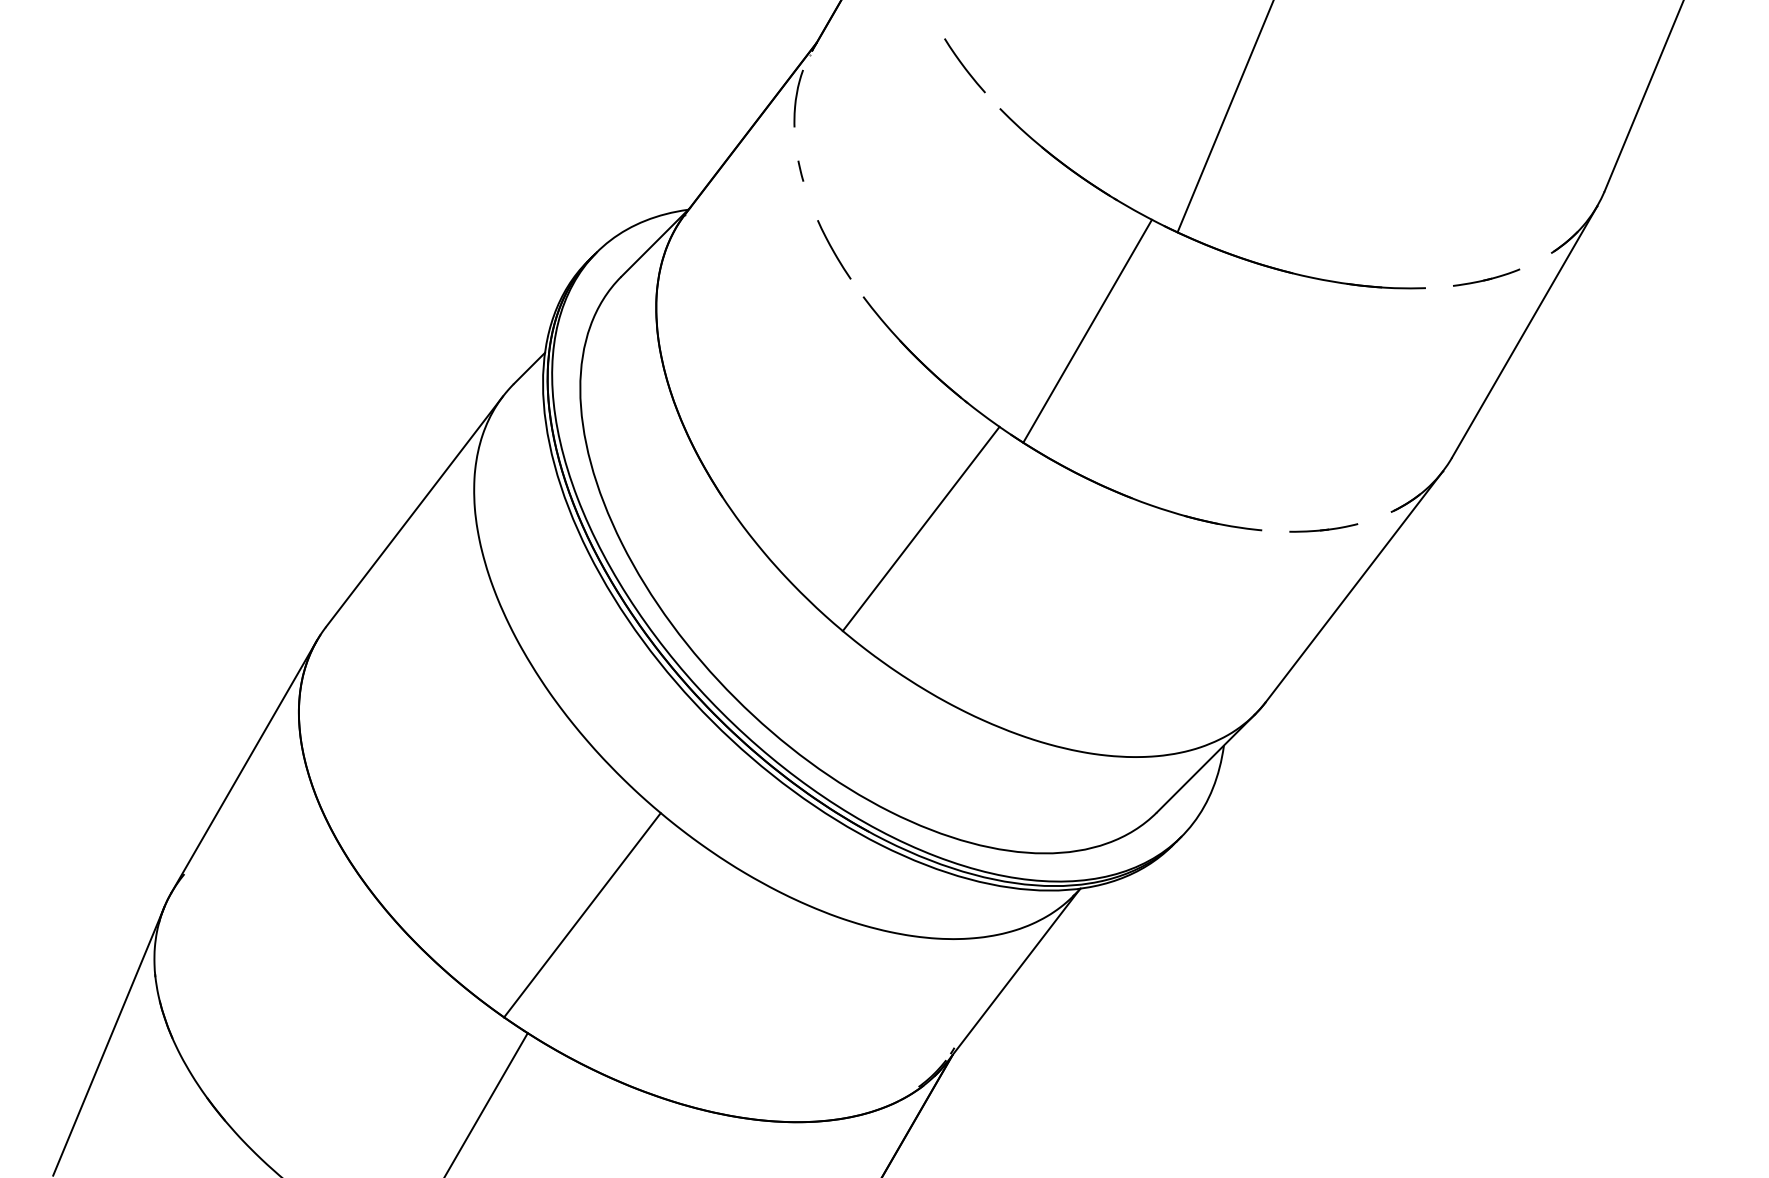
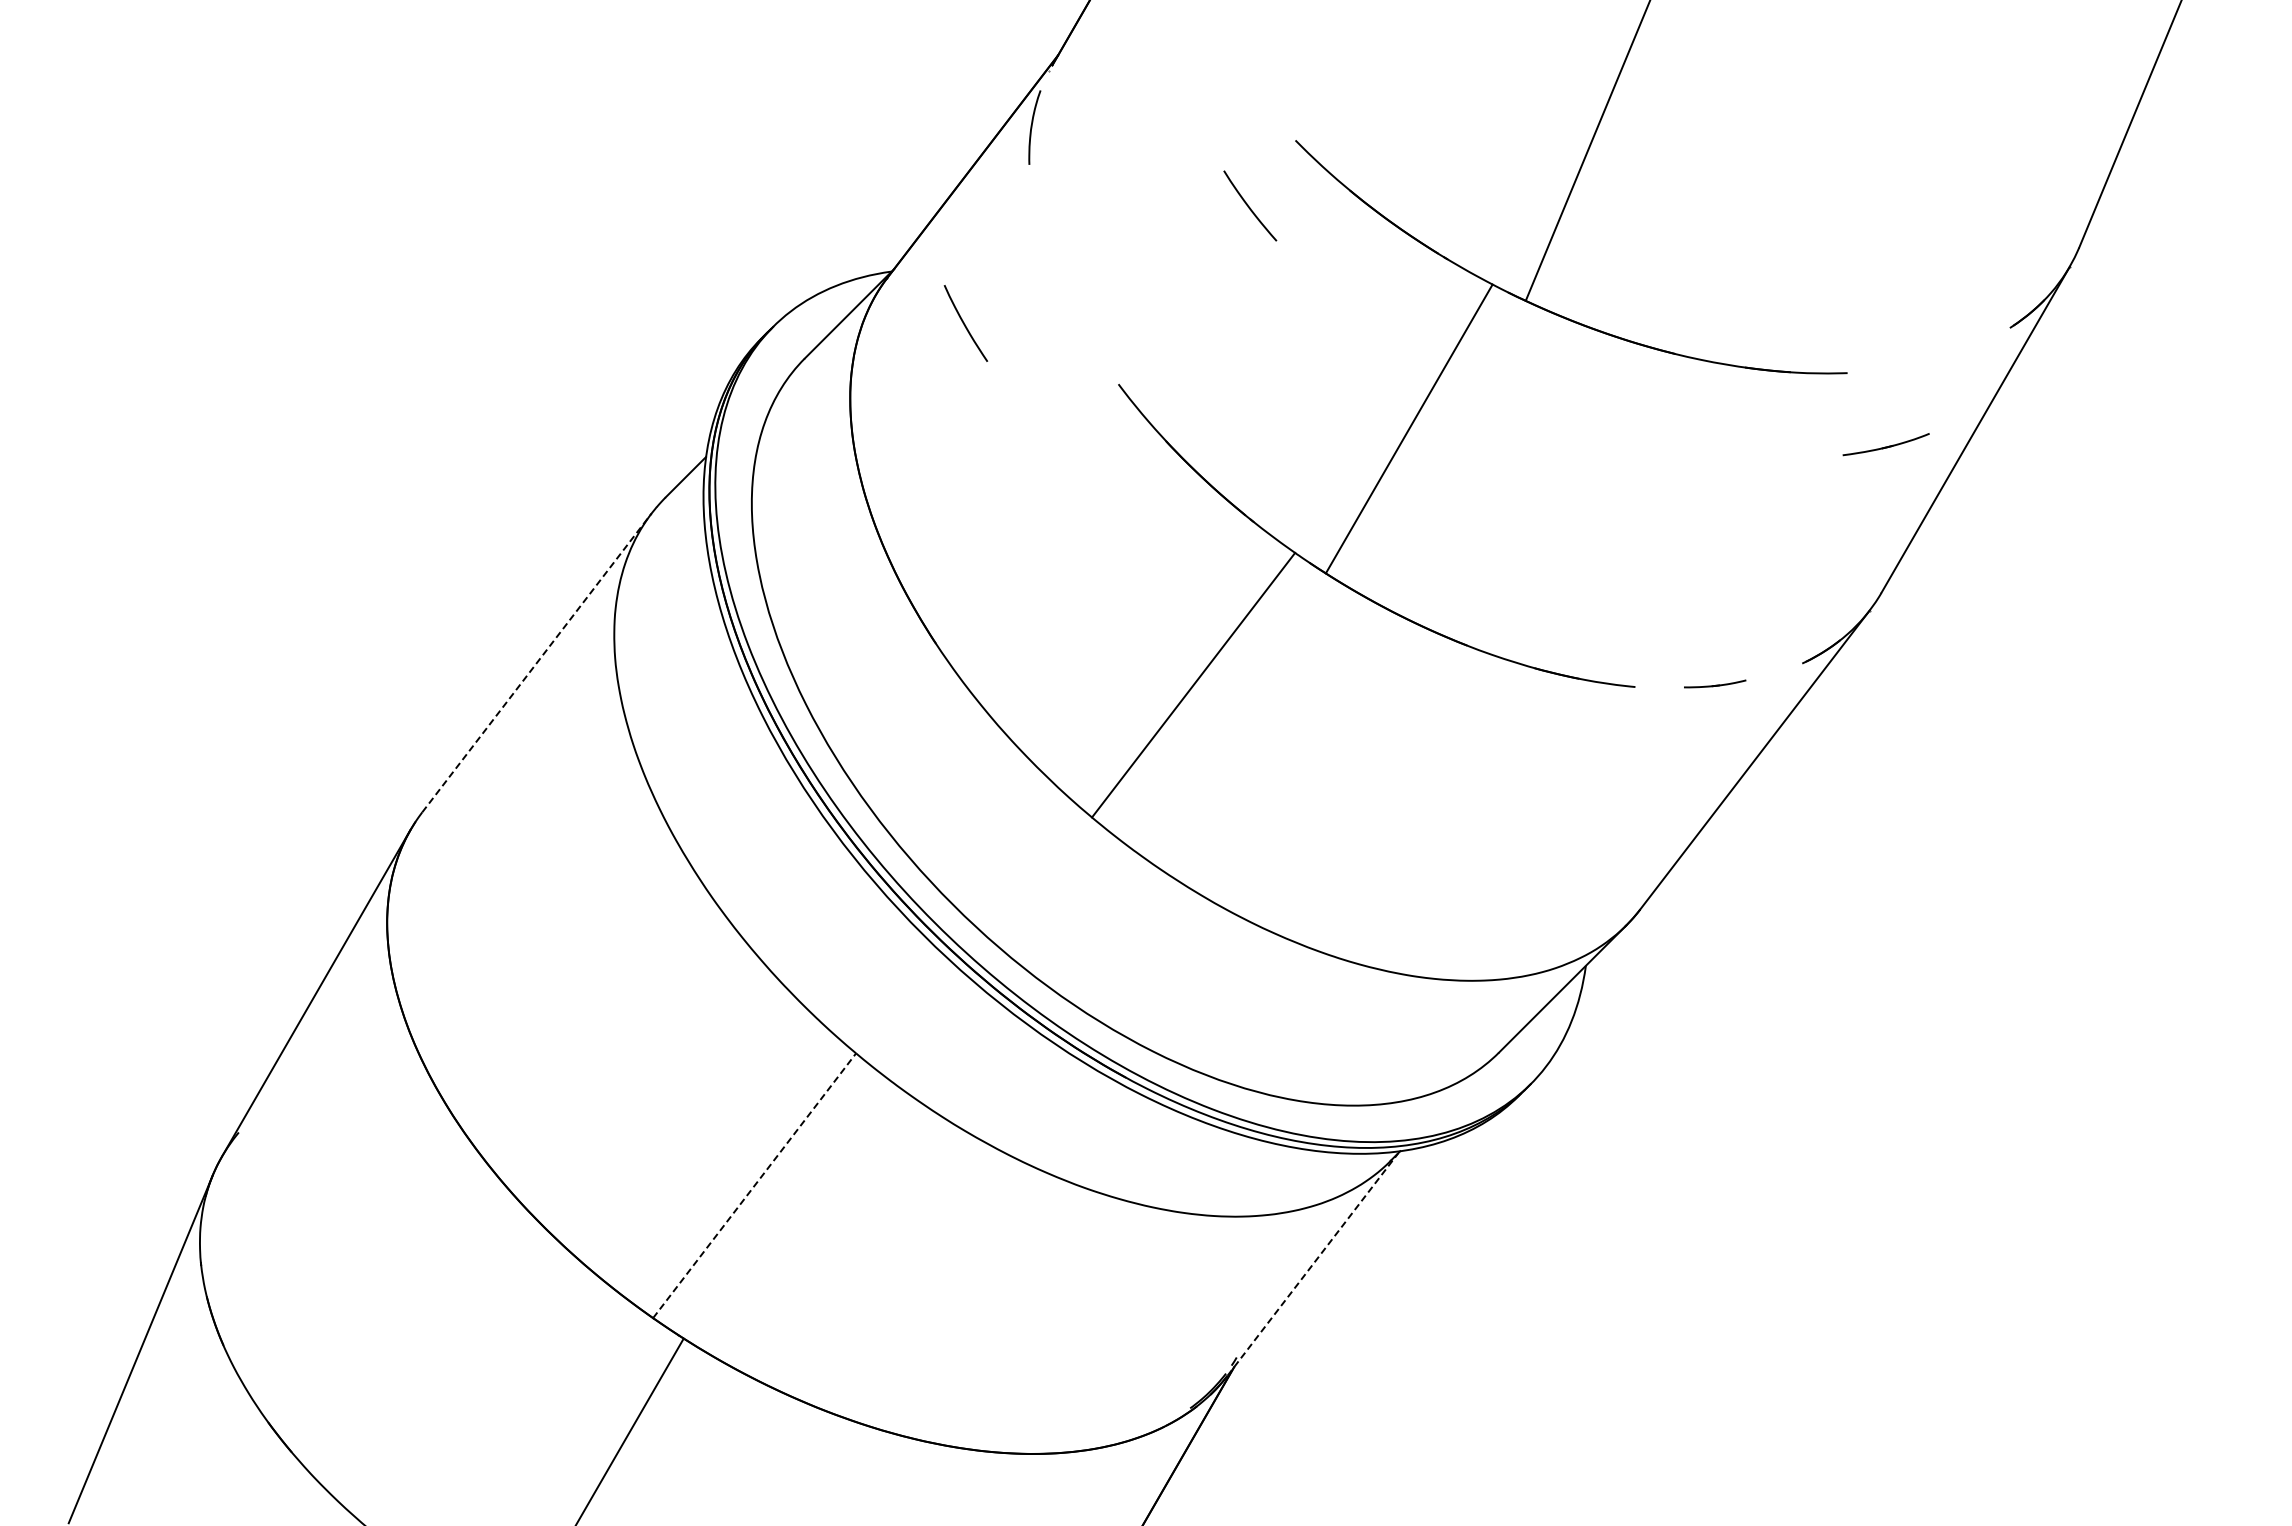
curve: (964, 66) -> (1249, 206), moved
line: (800, 171) -> (1037, 221), removed
part: (833, 249) -> (965, 323), moved
part: (1486, 277) -> (1885, 444), moved
line: (414, 511) -> (537, 662), solid -> dashed
part: (1323, 527) -> (1714, 683), size x0.7
line: (582, 915) -> (754, 1185), solid -> dashed
line: (1013, 976) -> (1313, 1264), solid -> dashed

